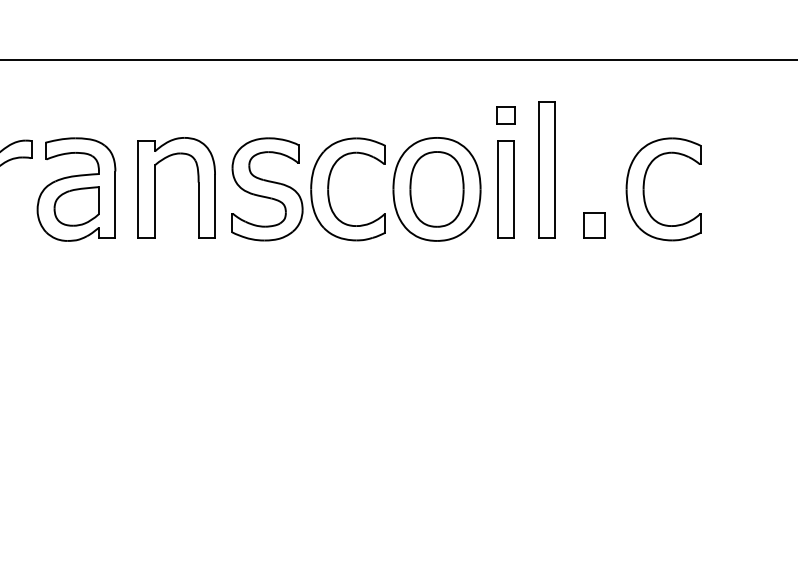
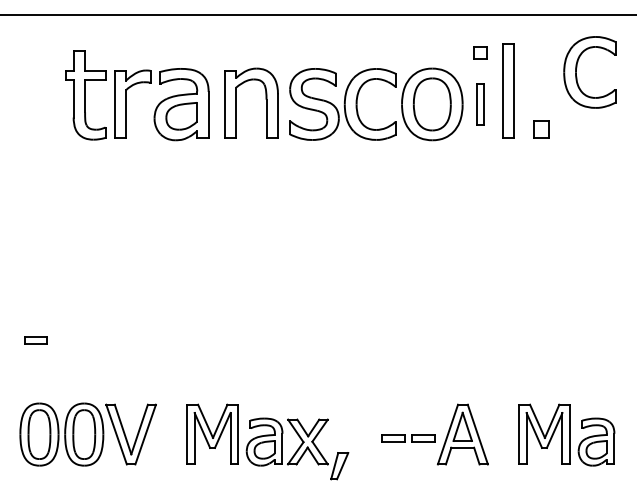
part: (506, 189) -> (480, 104), size x0.6
part: (645, 195) -> (577, 76), moved

